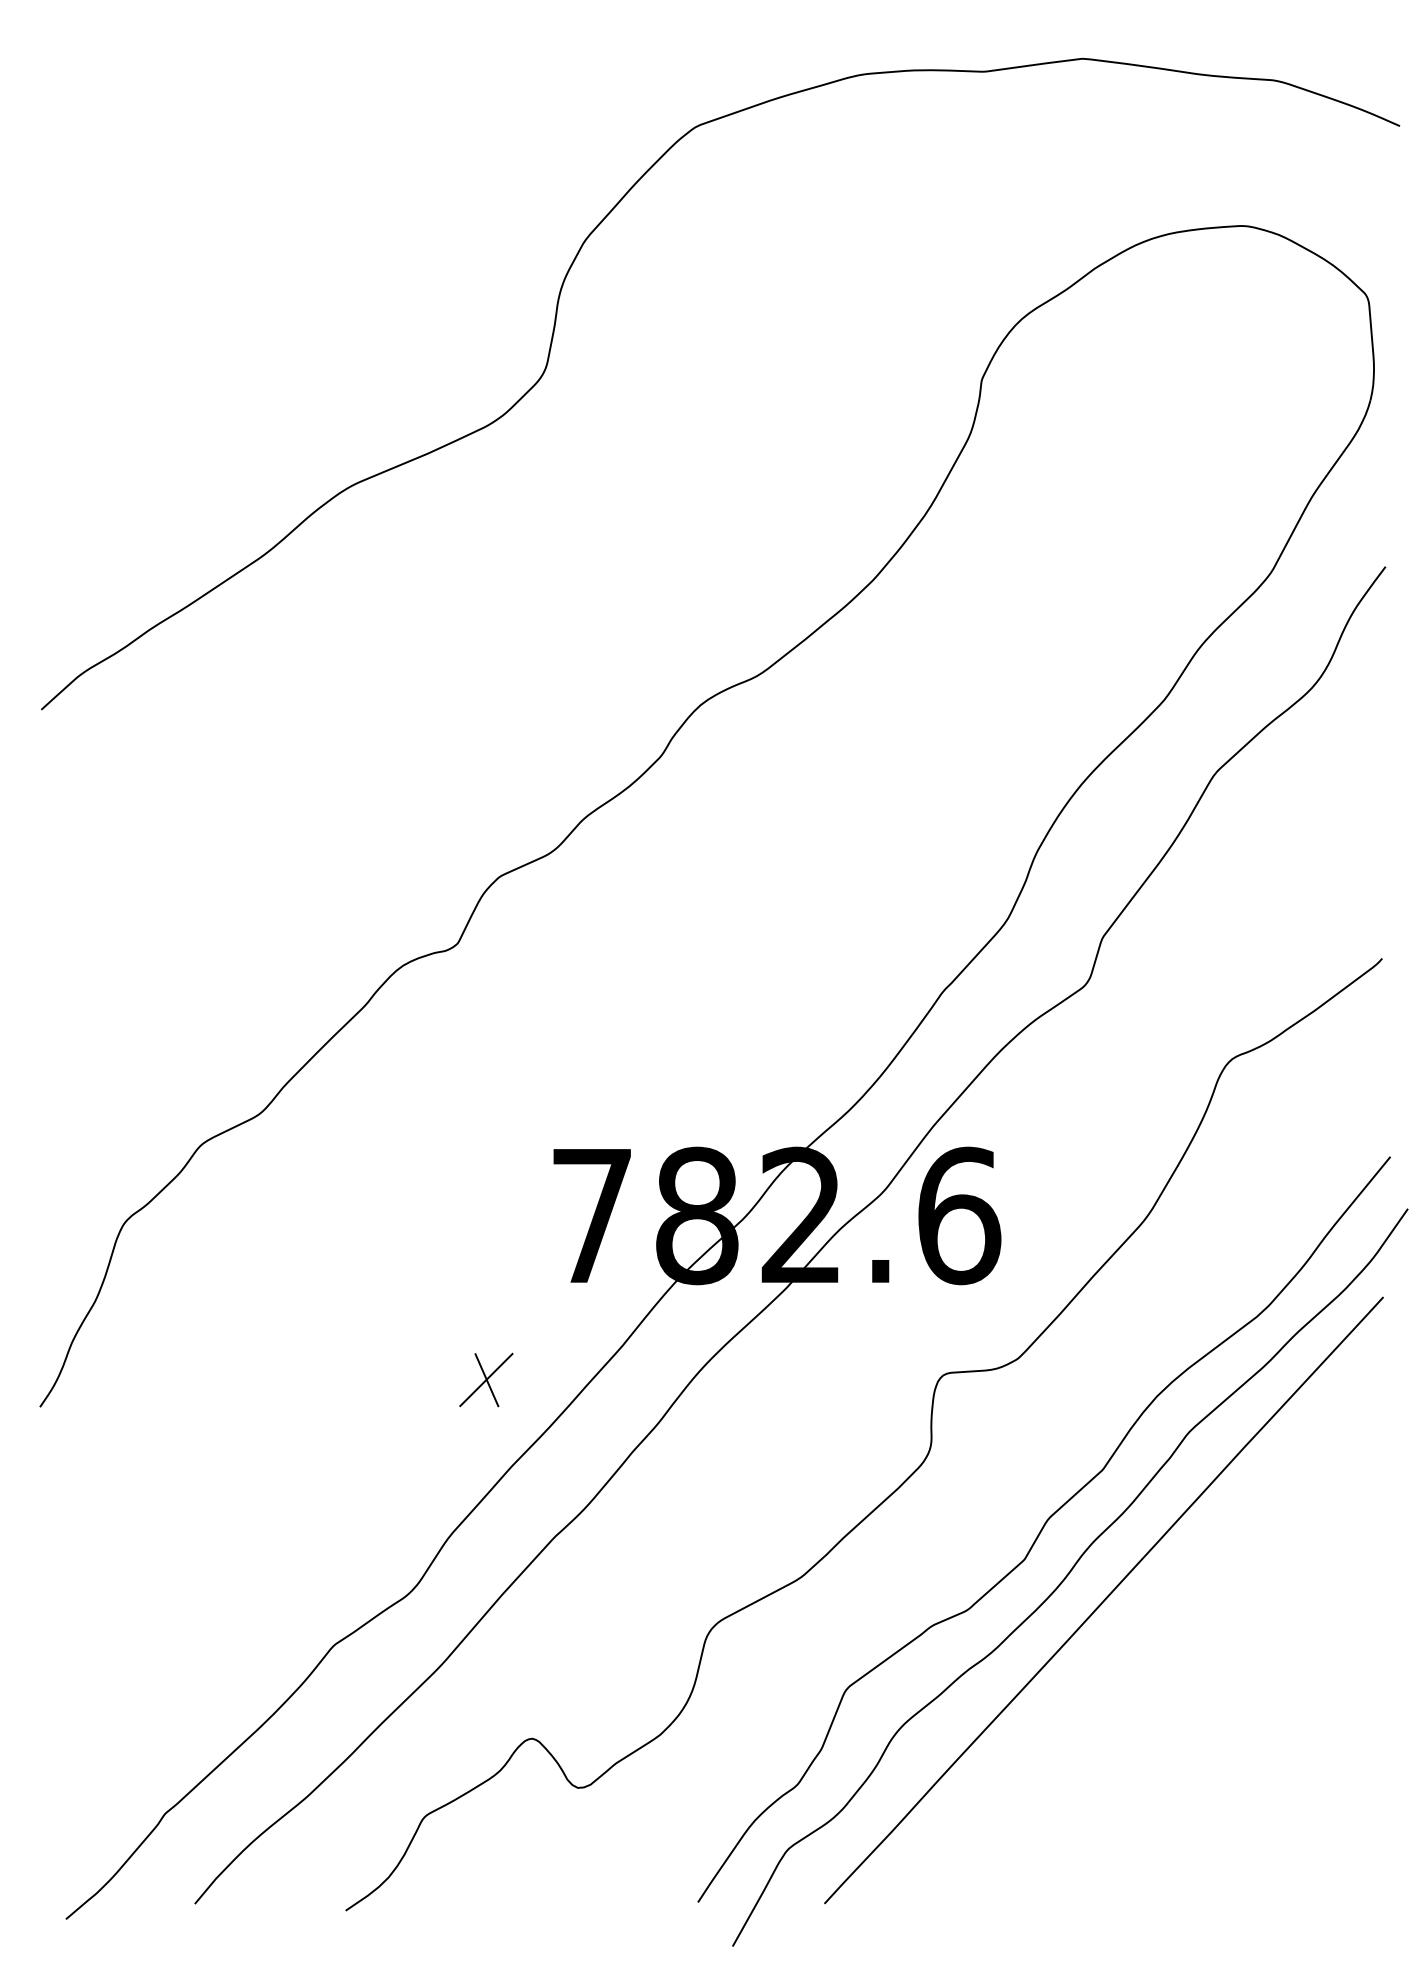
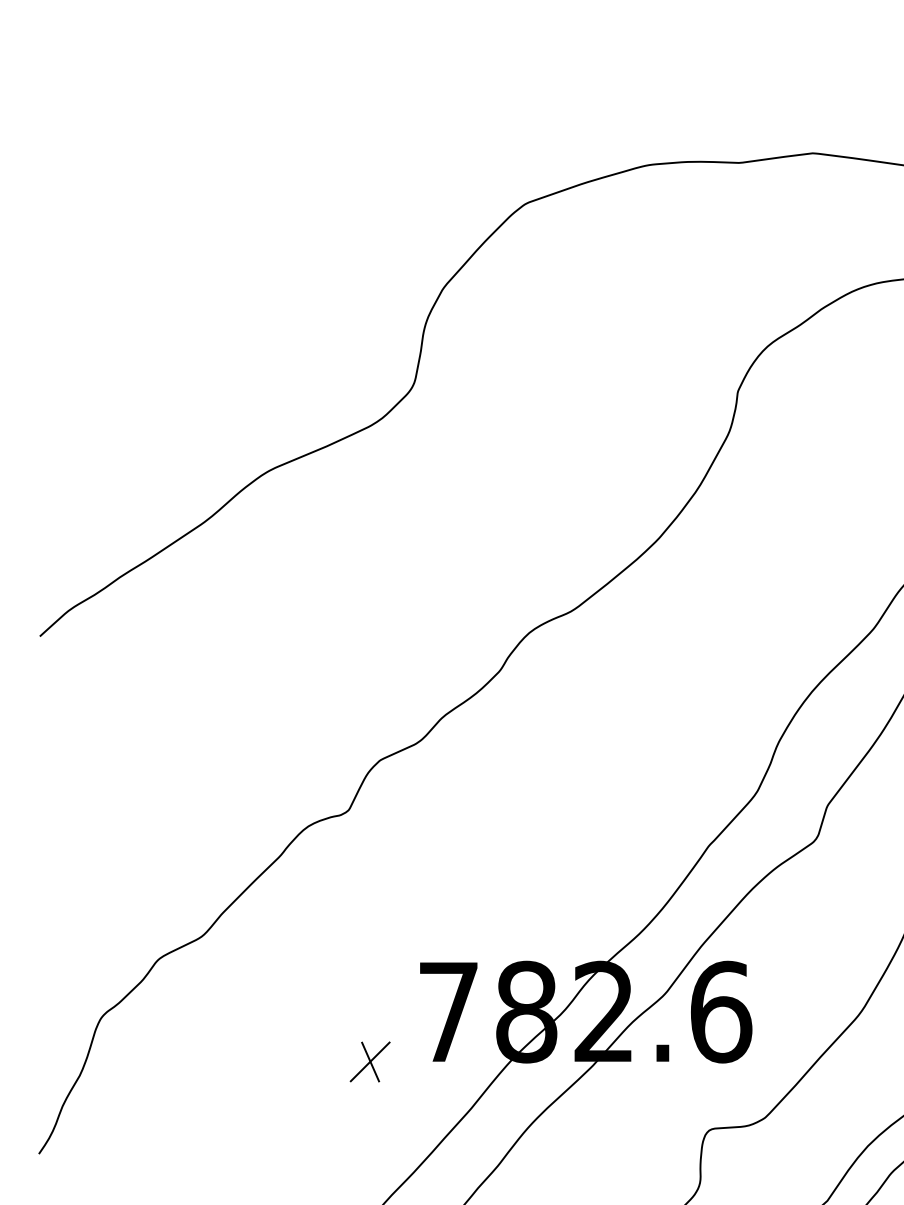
part: (486, 1379) -> (370, 1061), moved

